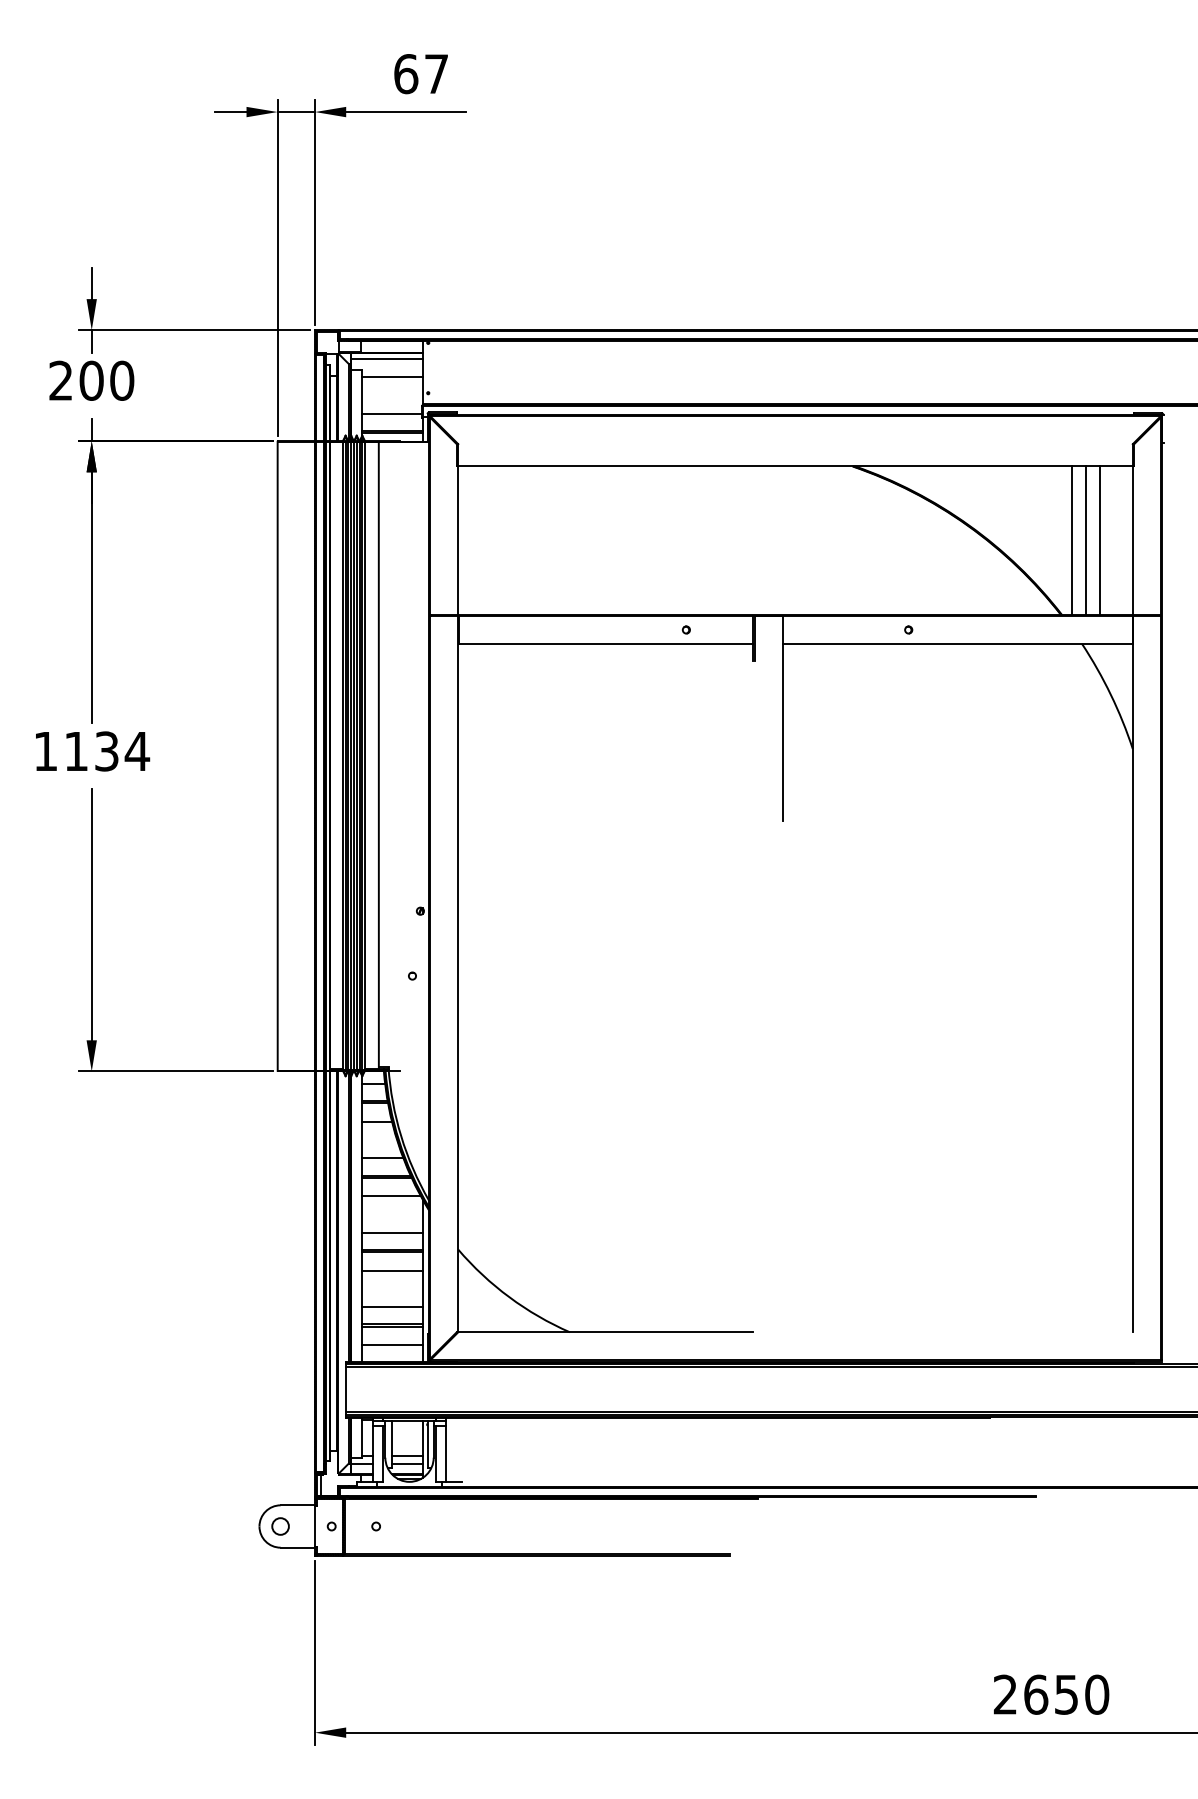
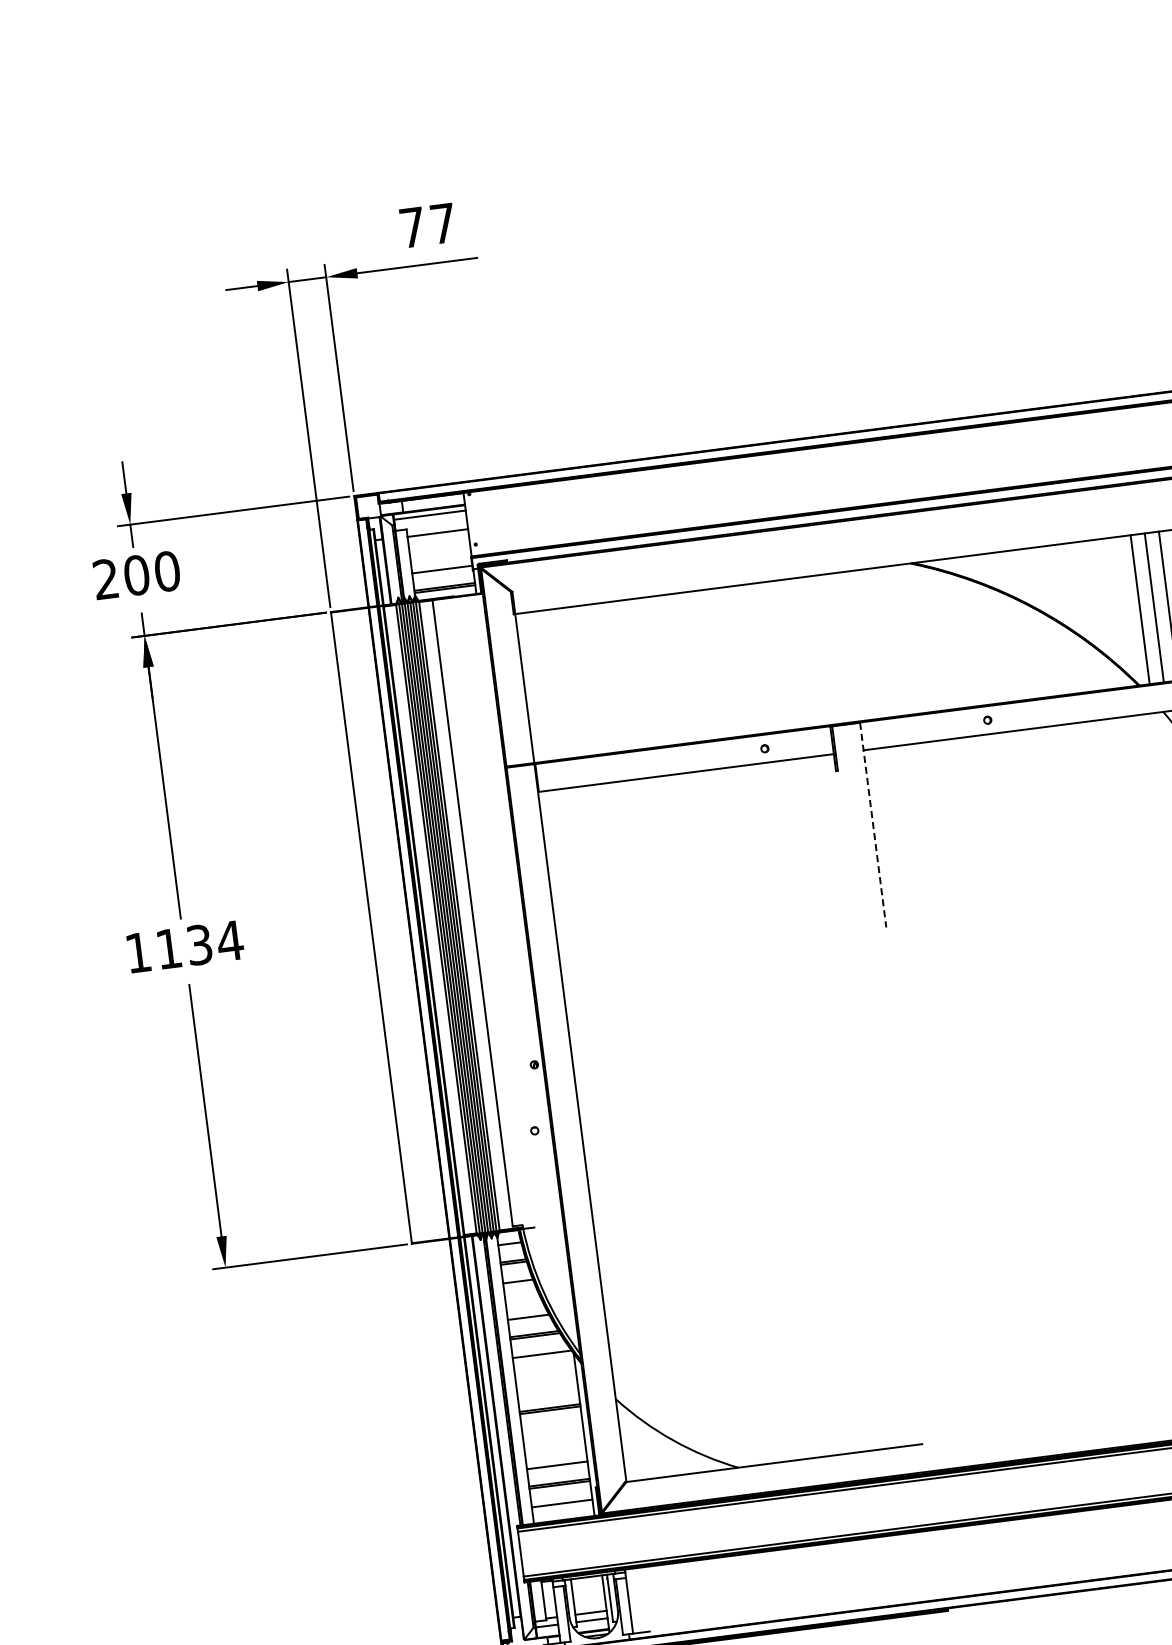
text: (406, 74) -> (413, 227), 67 -> 77
line: (783, 719) -> (873, 826), solid -> dashed
line: (392, 1232) -> (547, 1390), removed
line: (392, 1270) -> (552, 1428), removed

